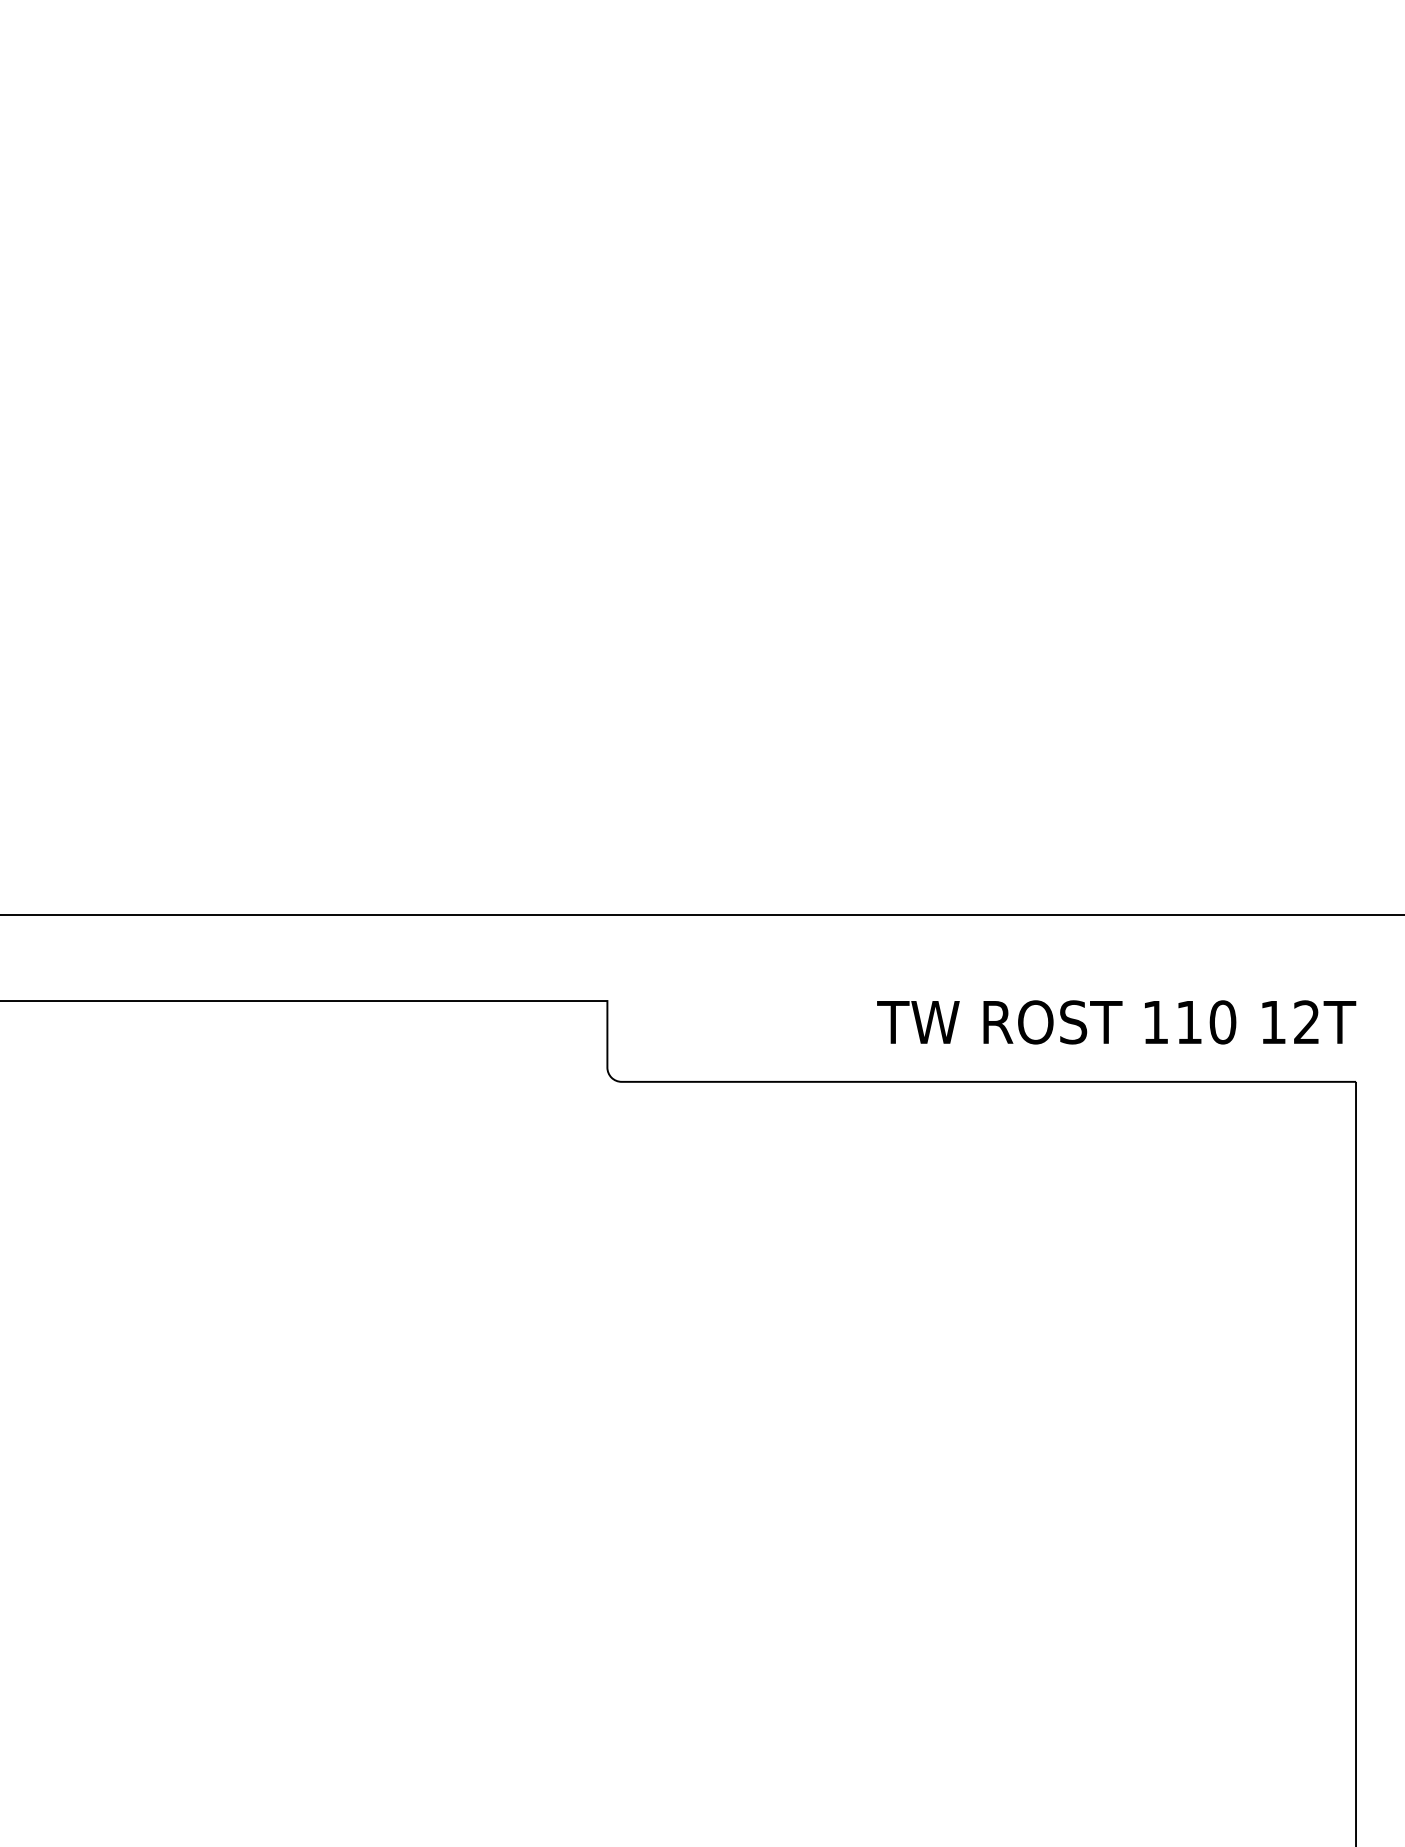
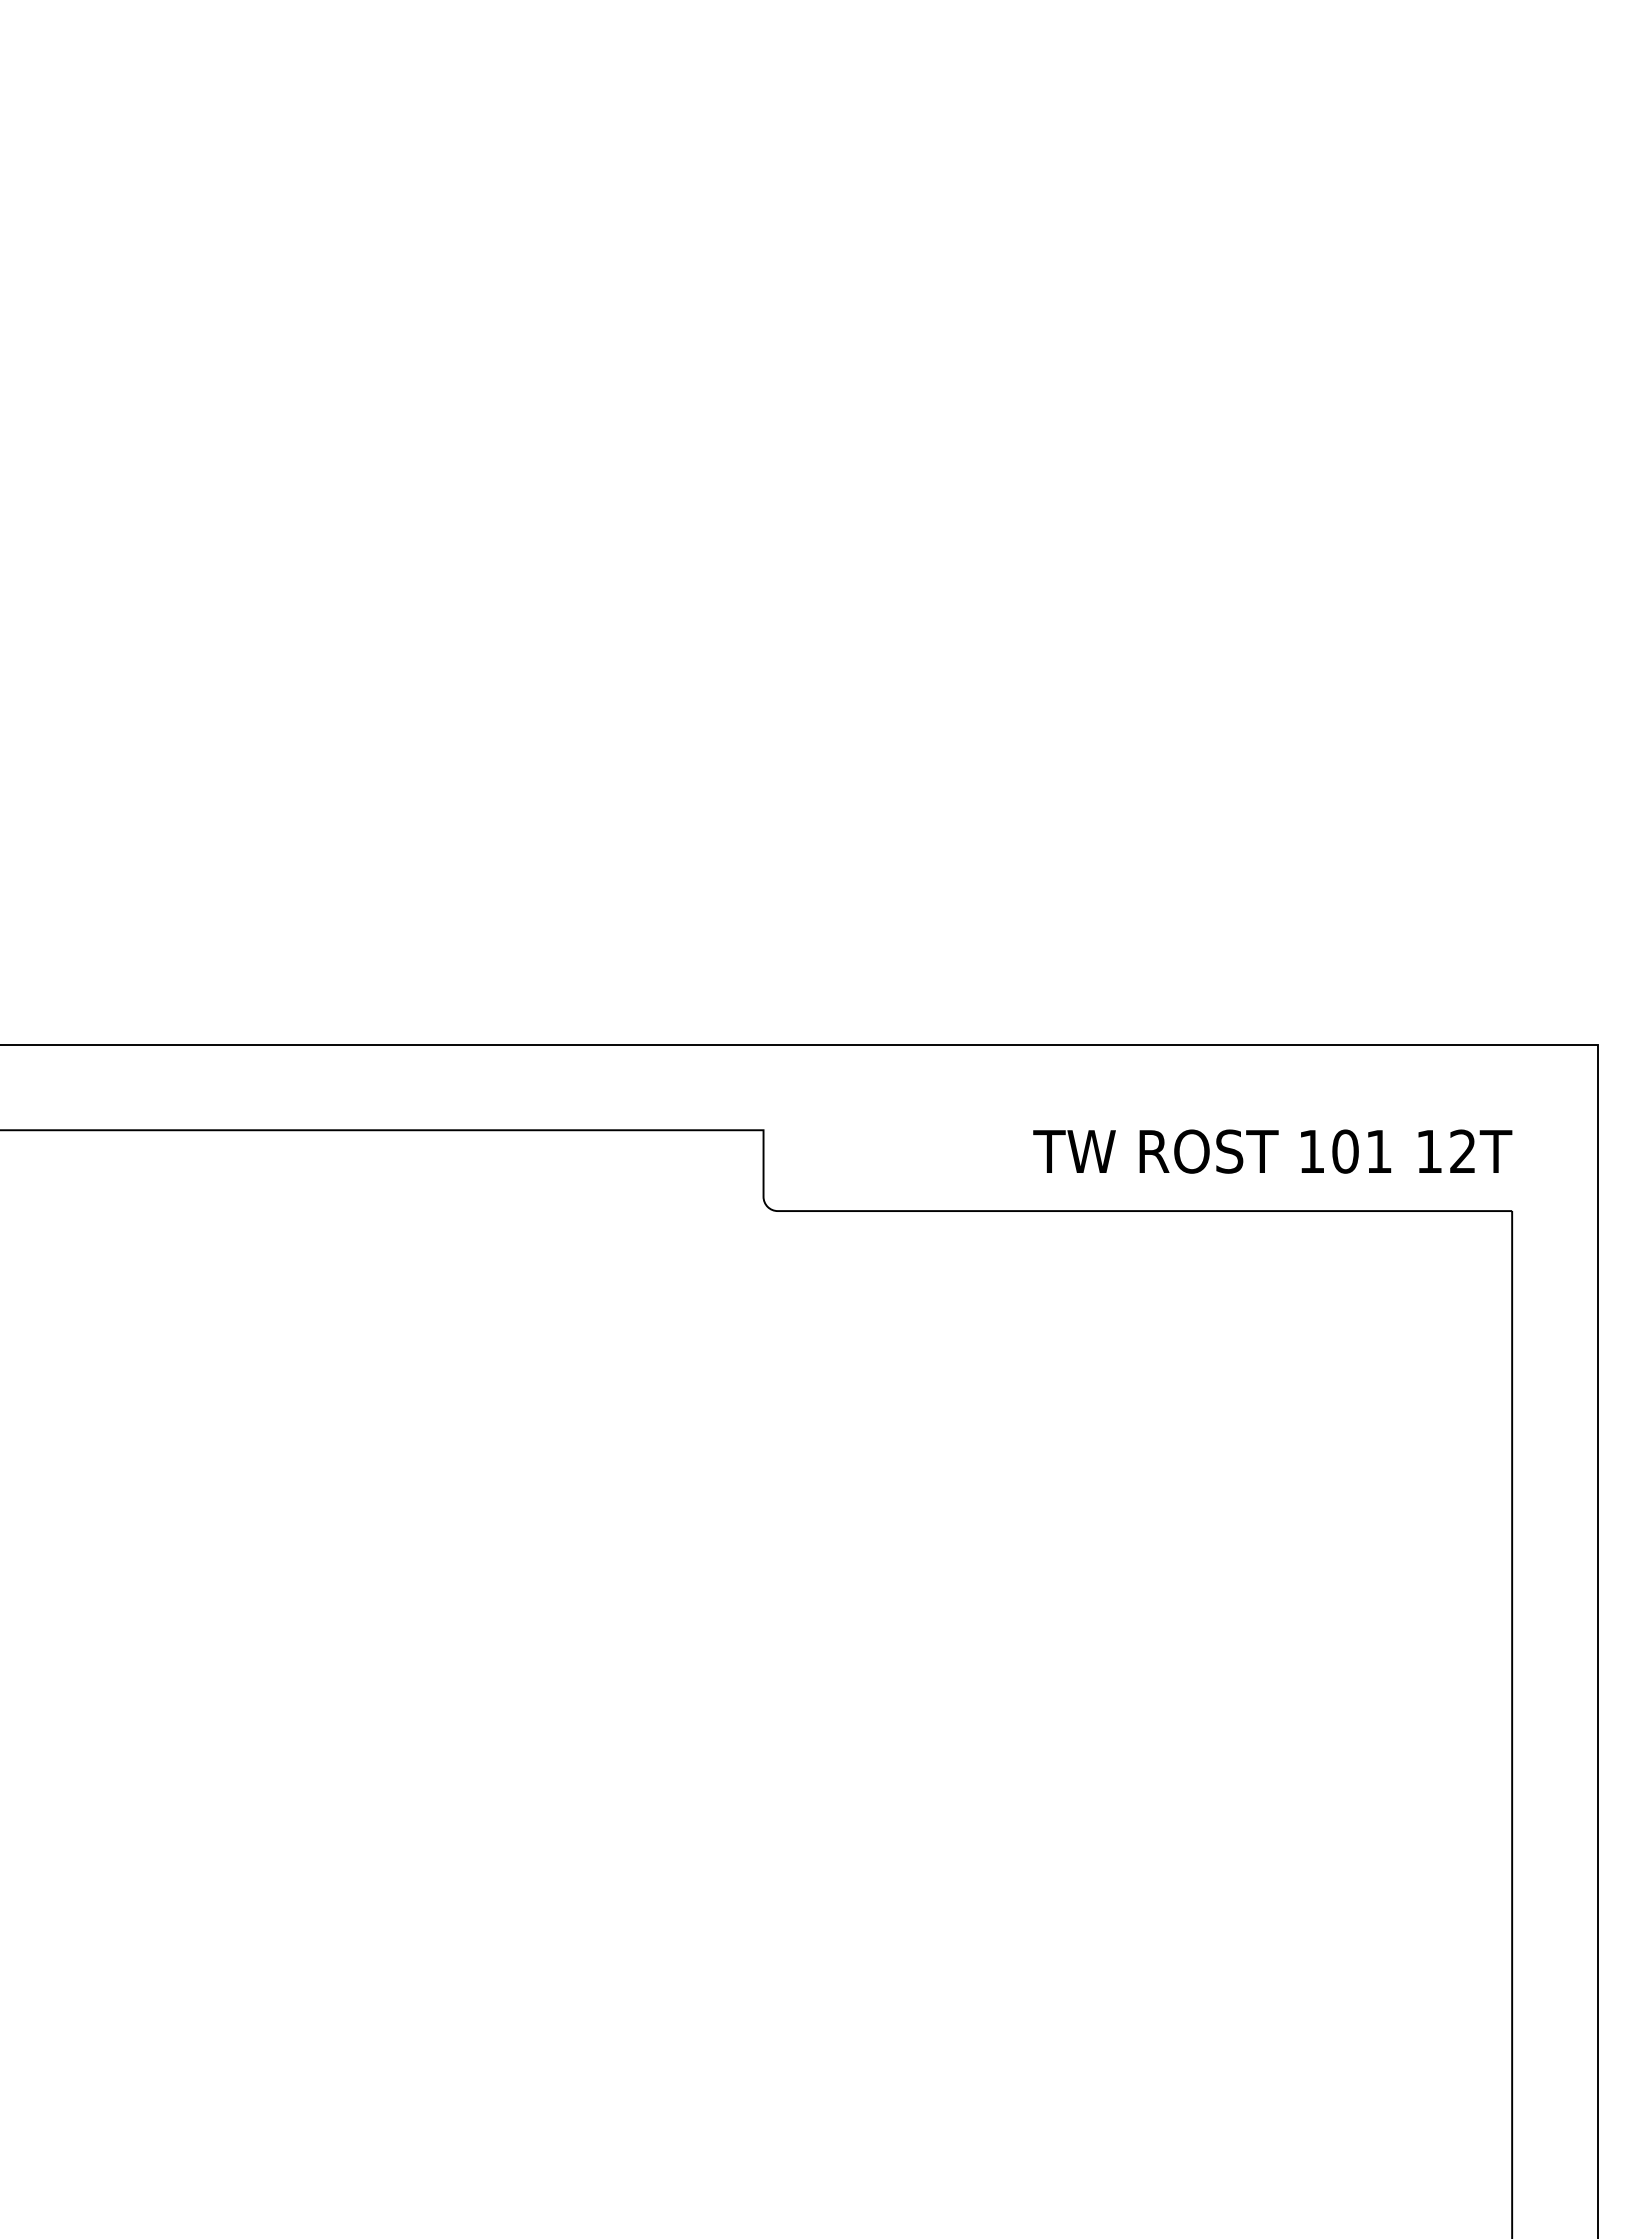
text: (1206, 1022) -> (1362, 1151), 110 -> 101

